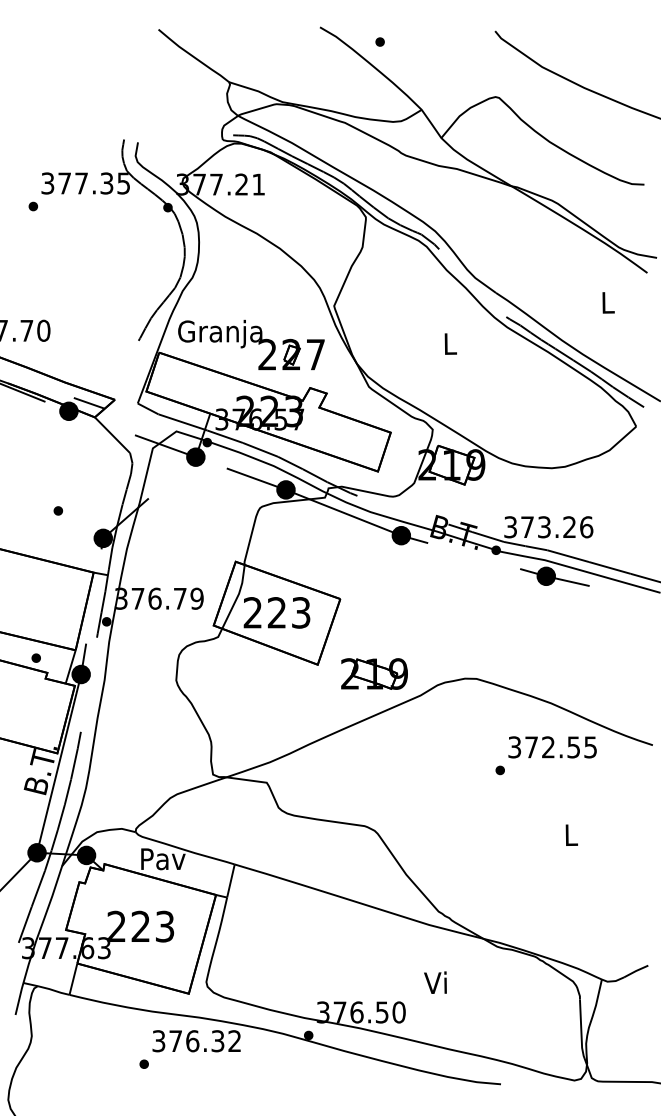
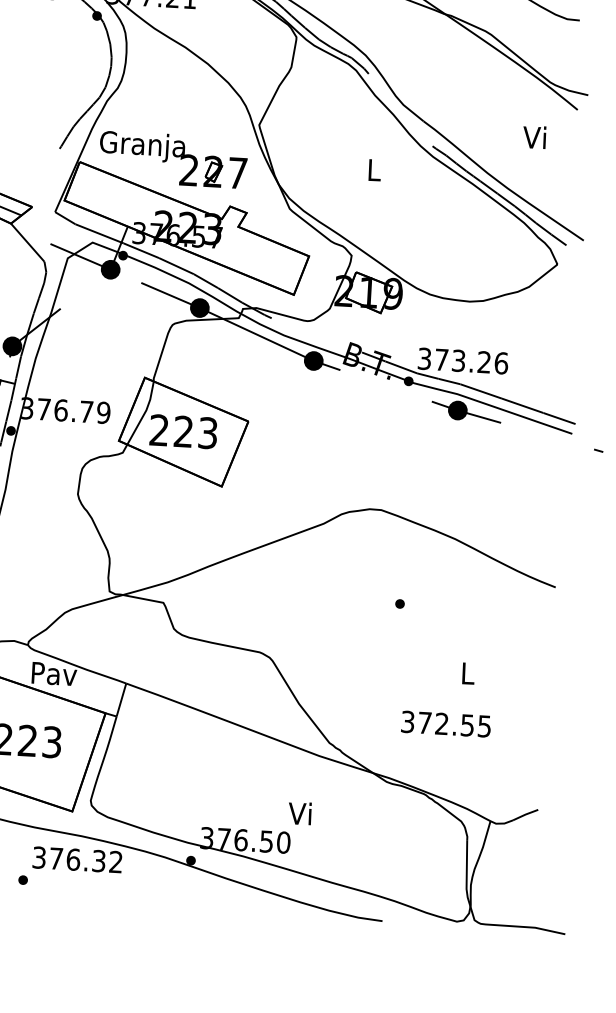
text: (606, 302) -> (534, 137), L -> Vi
part: (374, 673) -> (278, 498), removed
text: (552, 747) -> (446, 724), moved
text: (435, 982) -> (300, 813), moved

